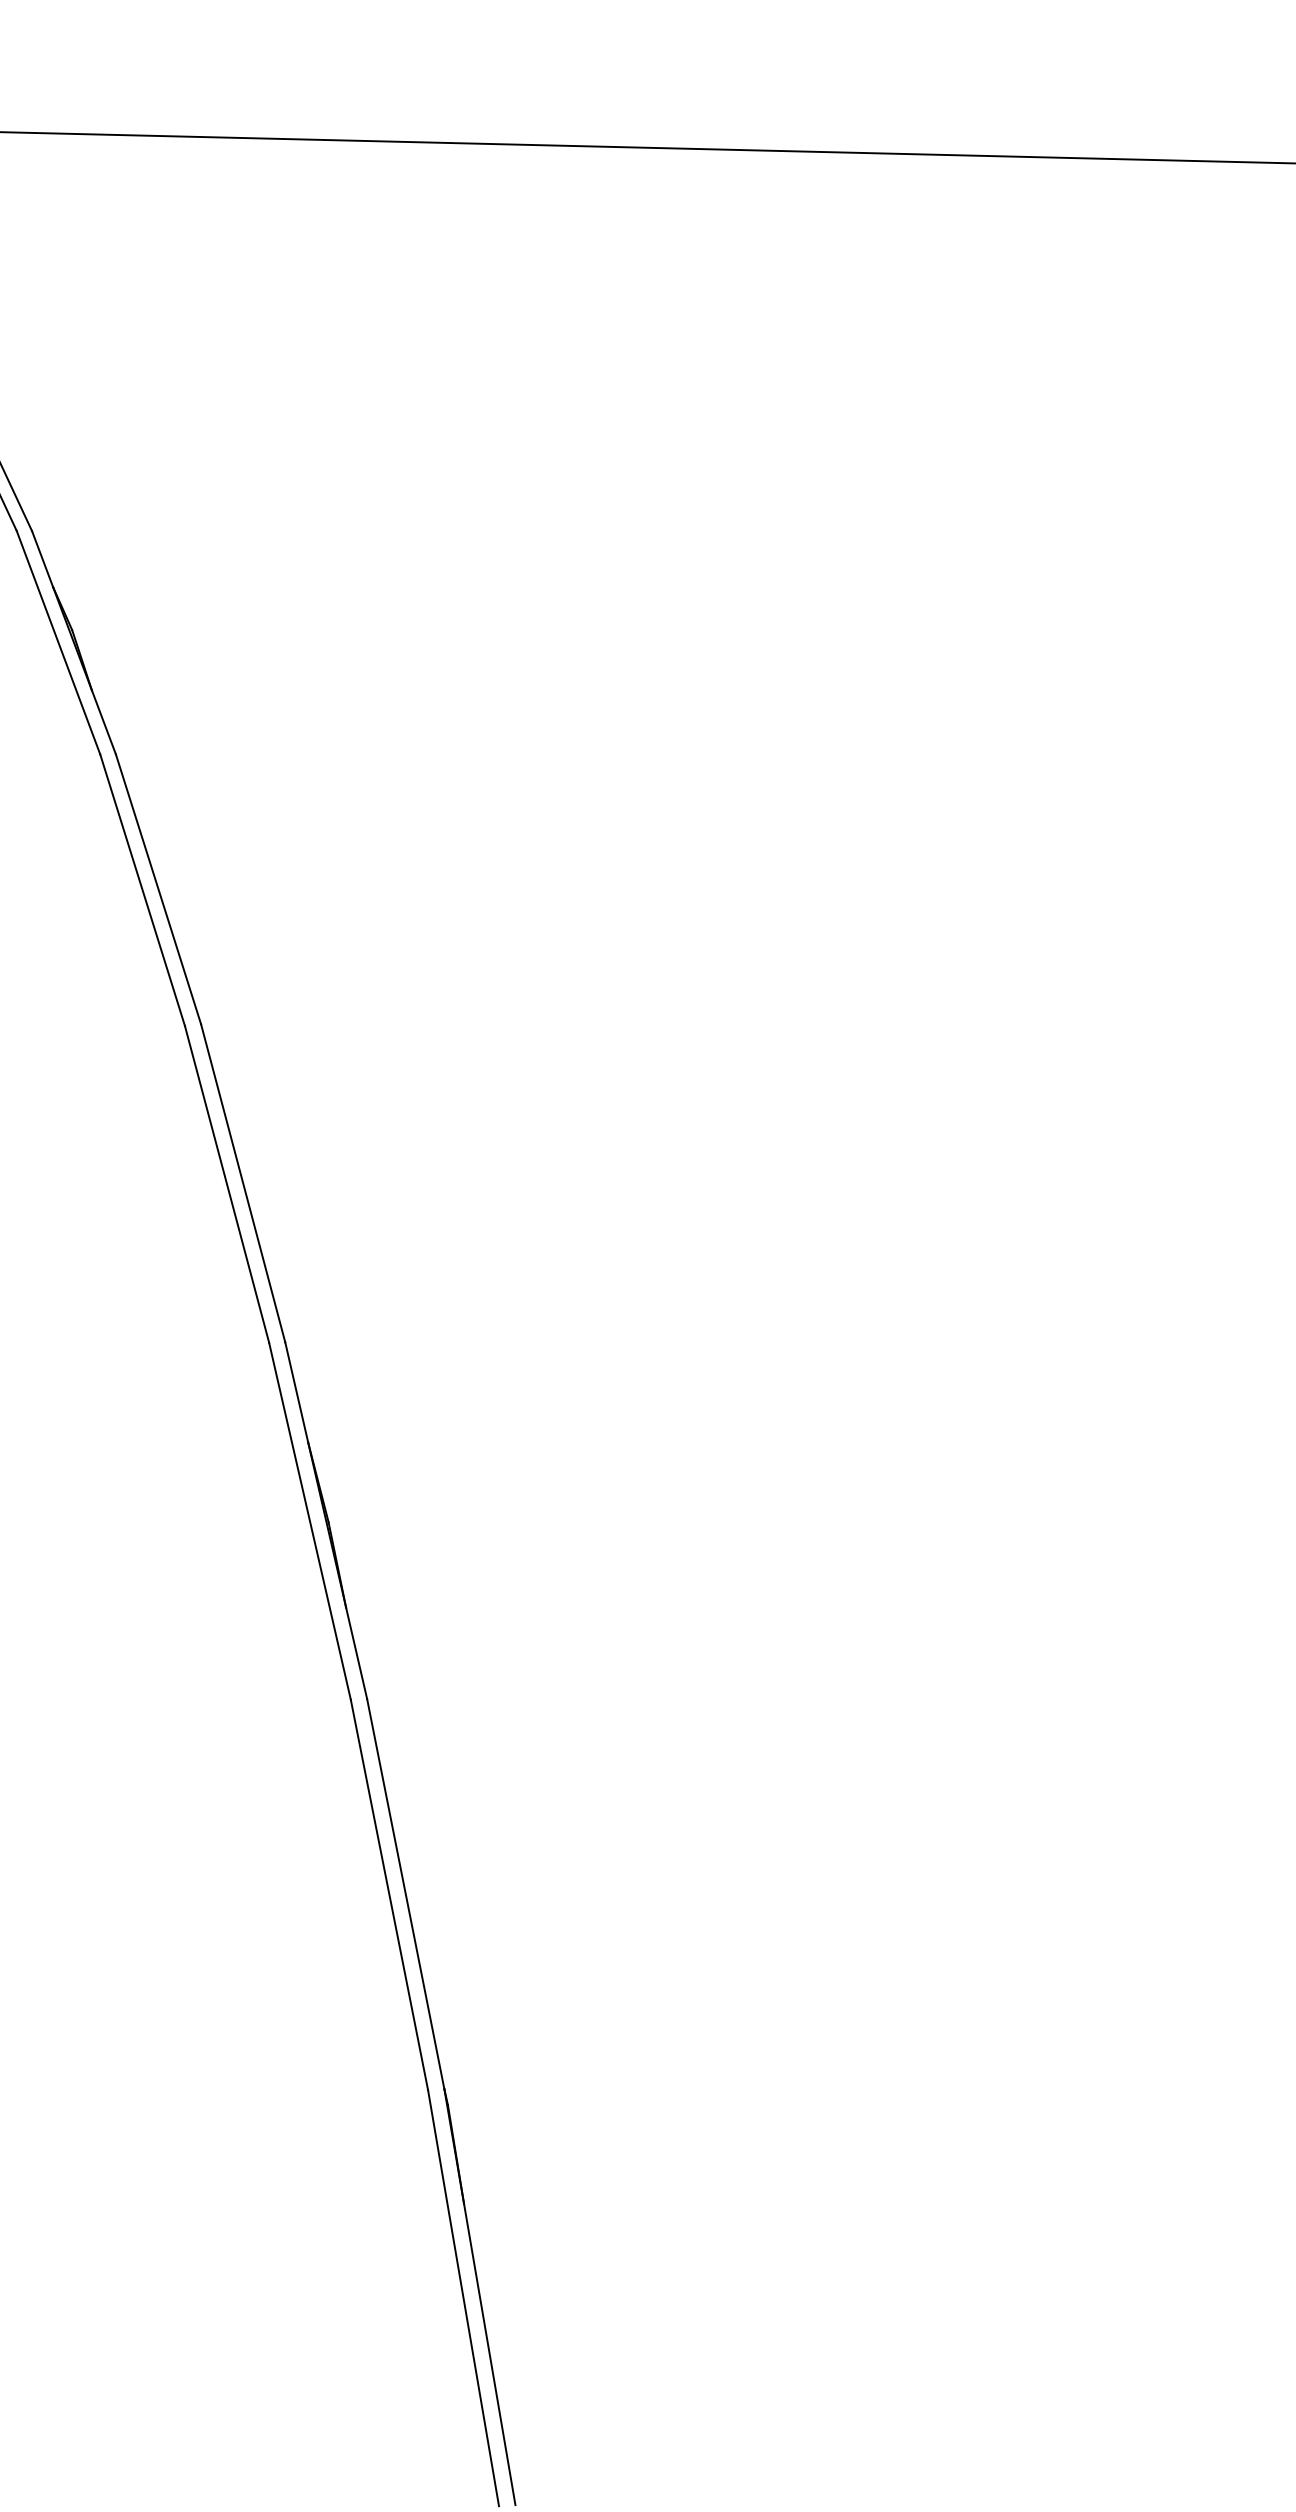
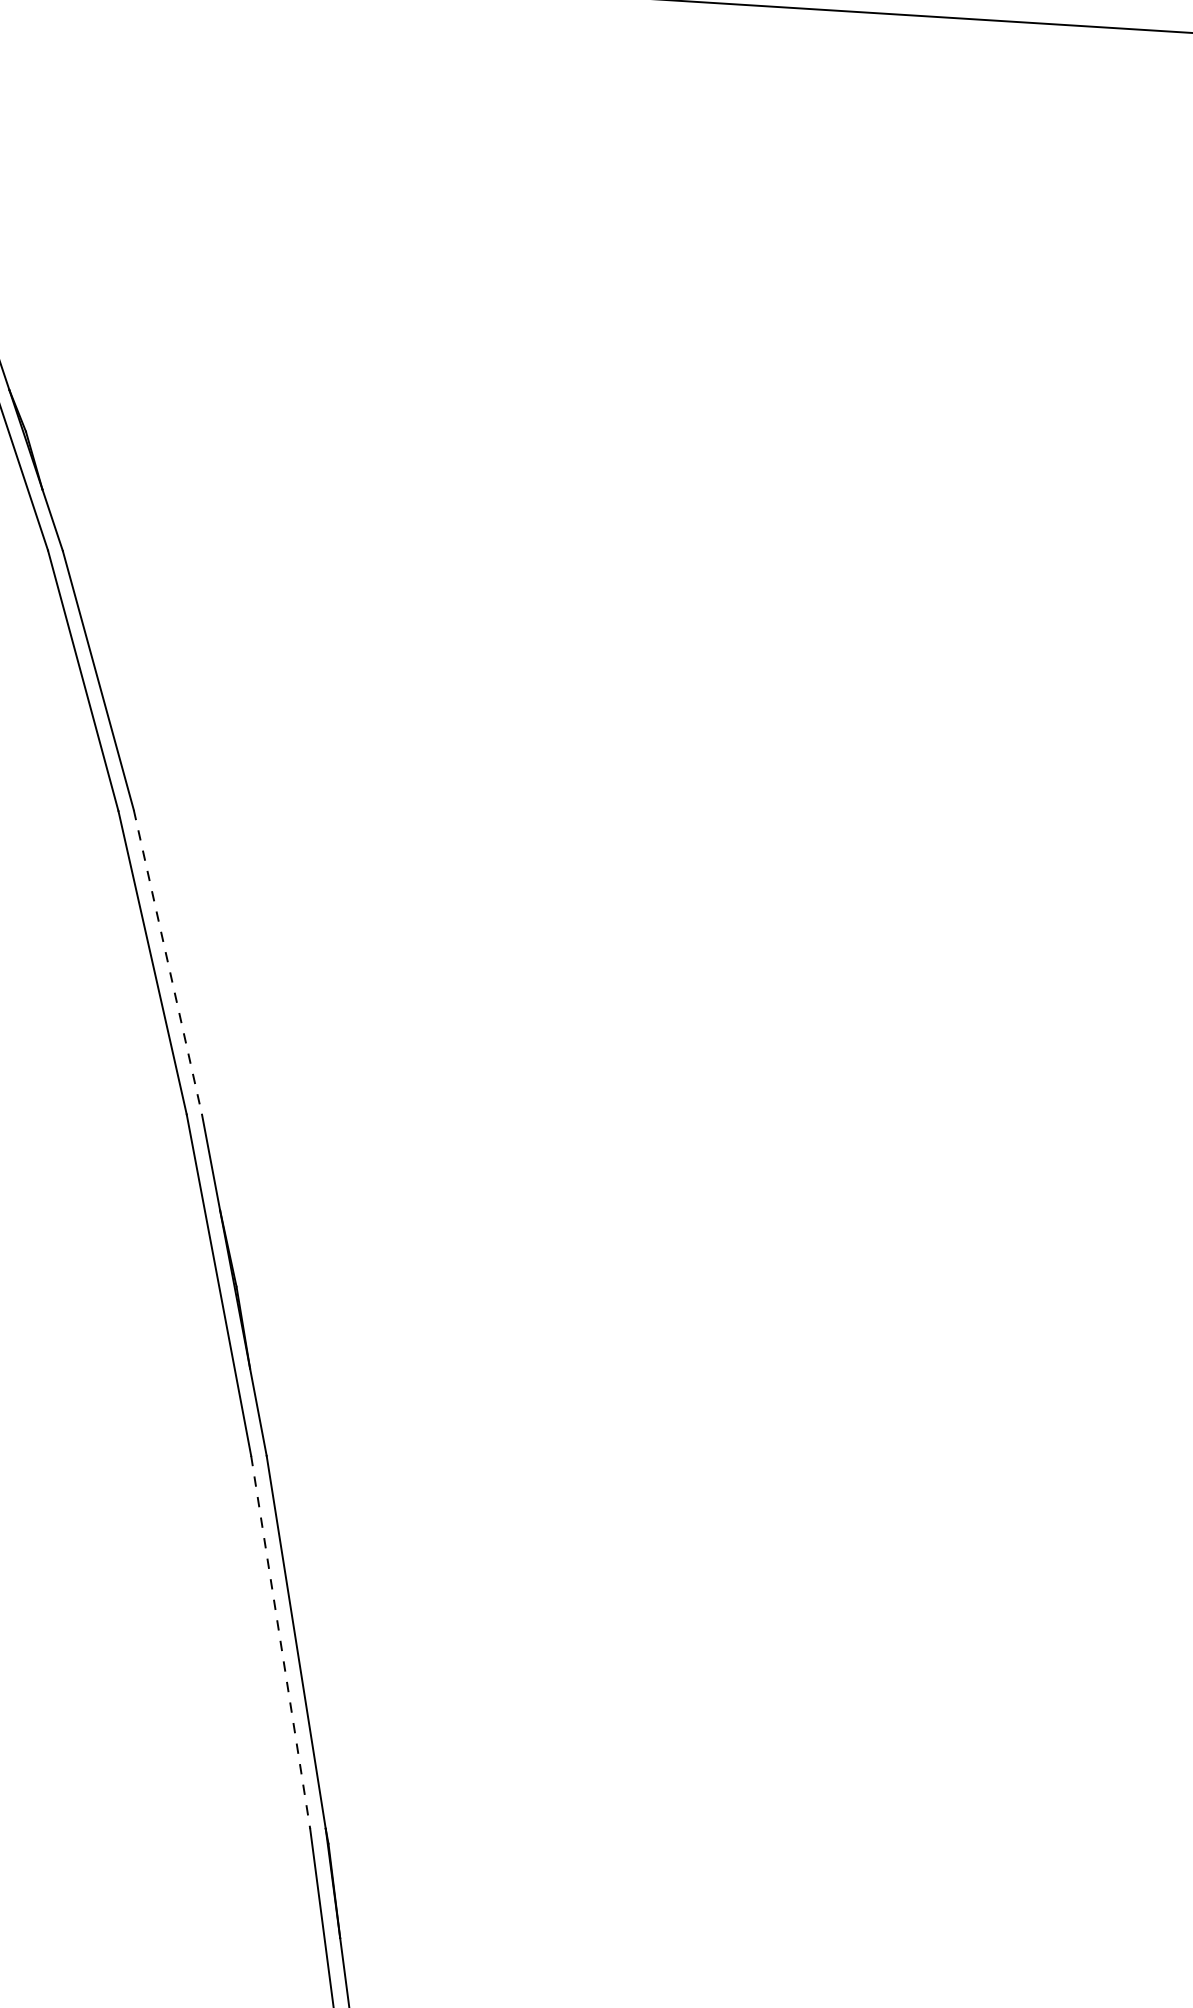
line: (243, 1183) -> (168, 962), solid -> dashed
line: (389, 1895) -> (280, 1642), solid -> dashed

